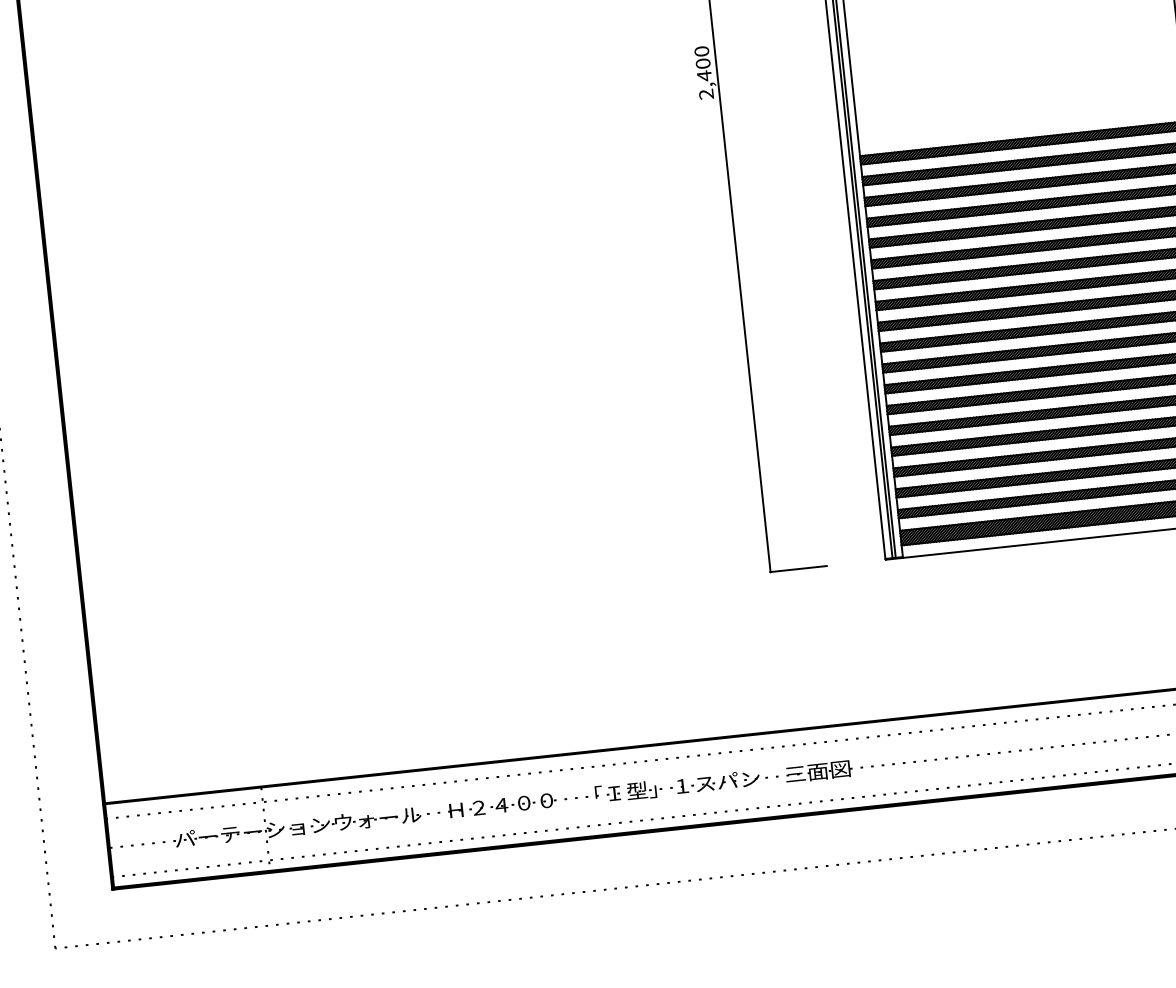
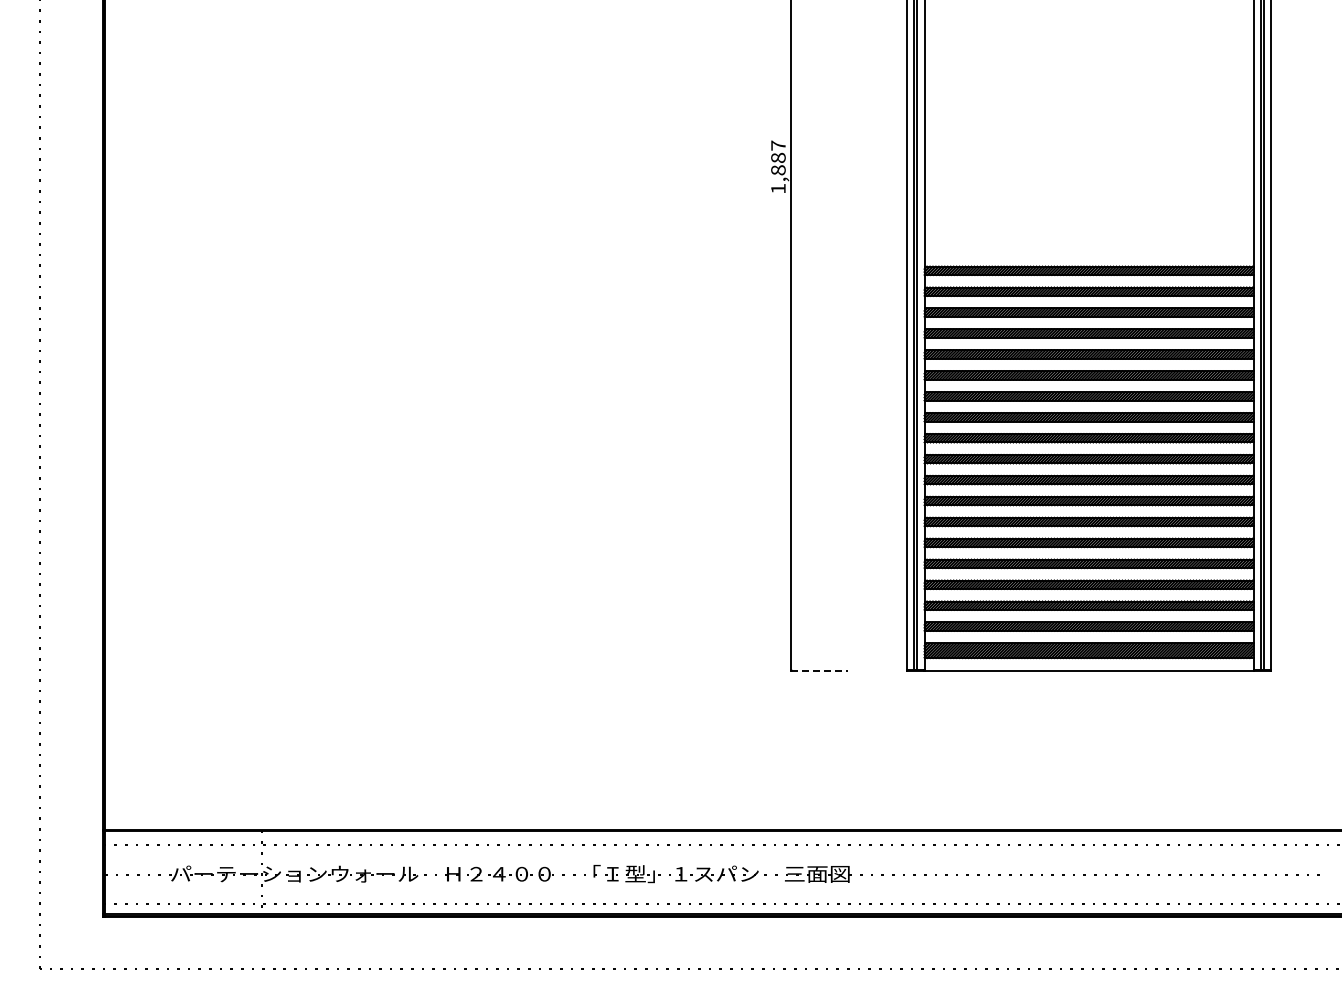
text: (704, 72) -> (778, 166), 2,400 -> 1,887
line: (799, 568) -> (820, 670), solid -> dashed

